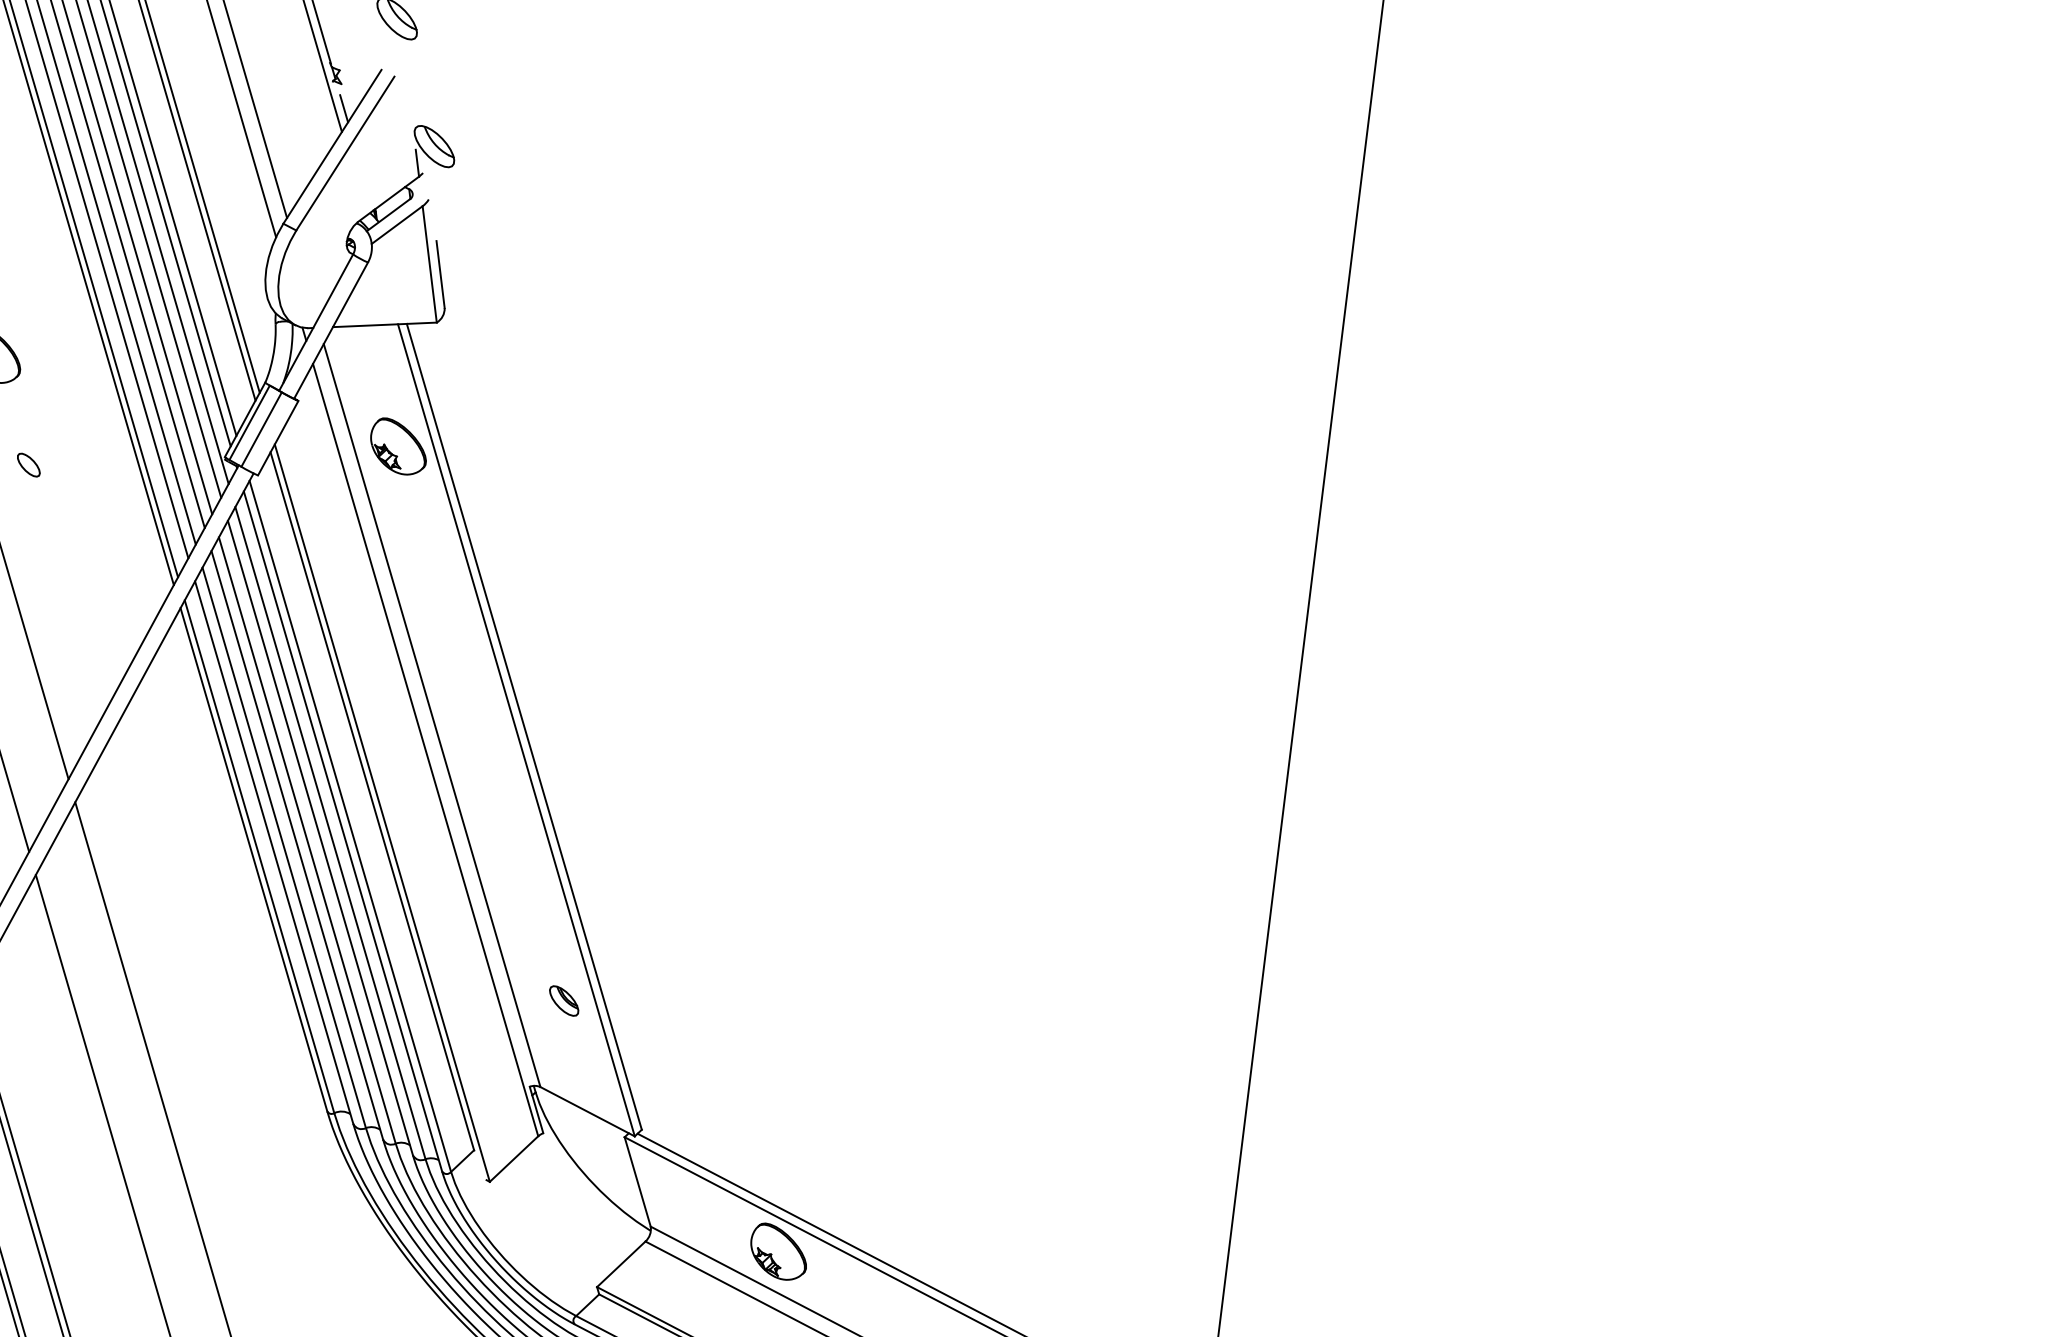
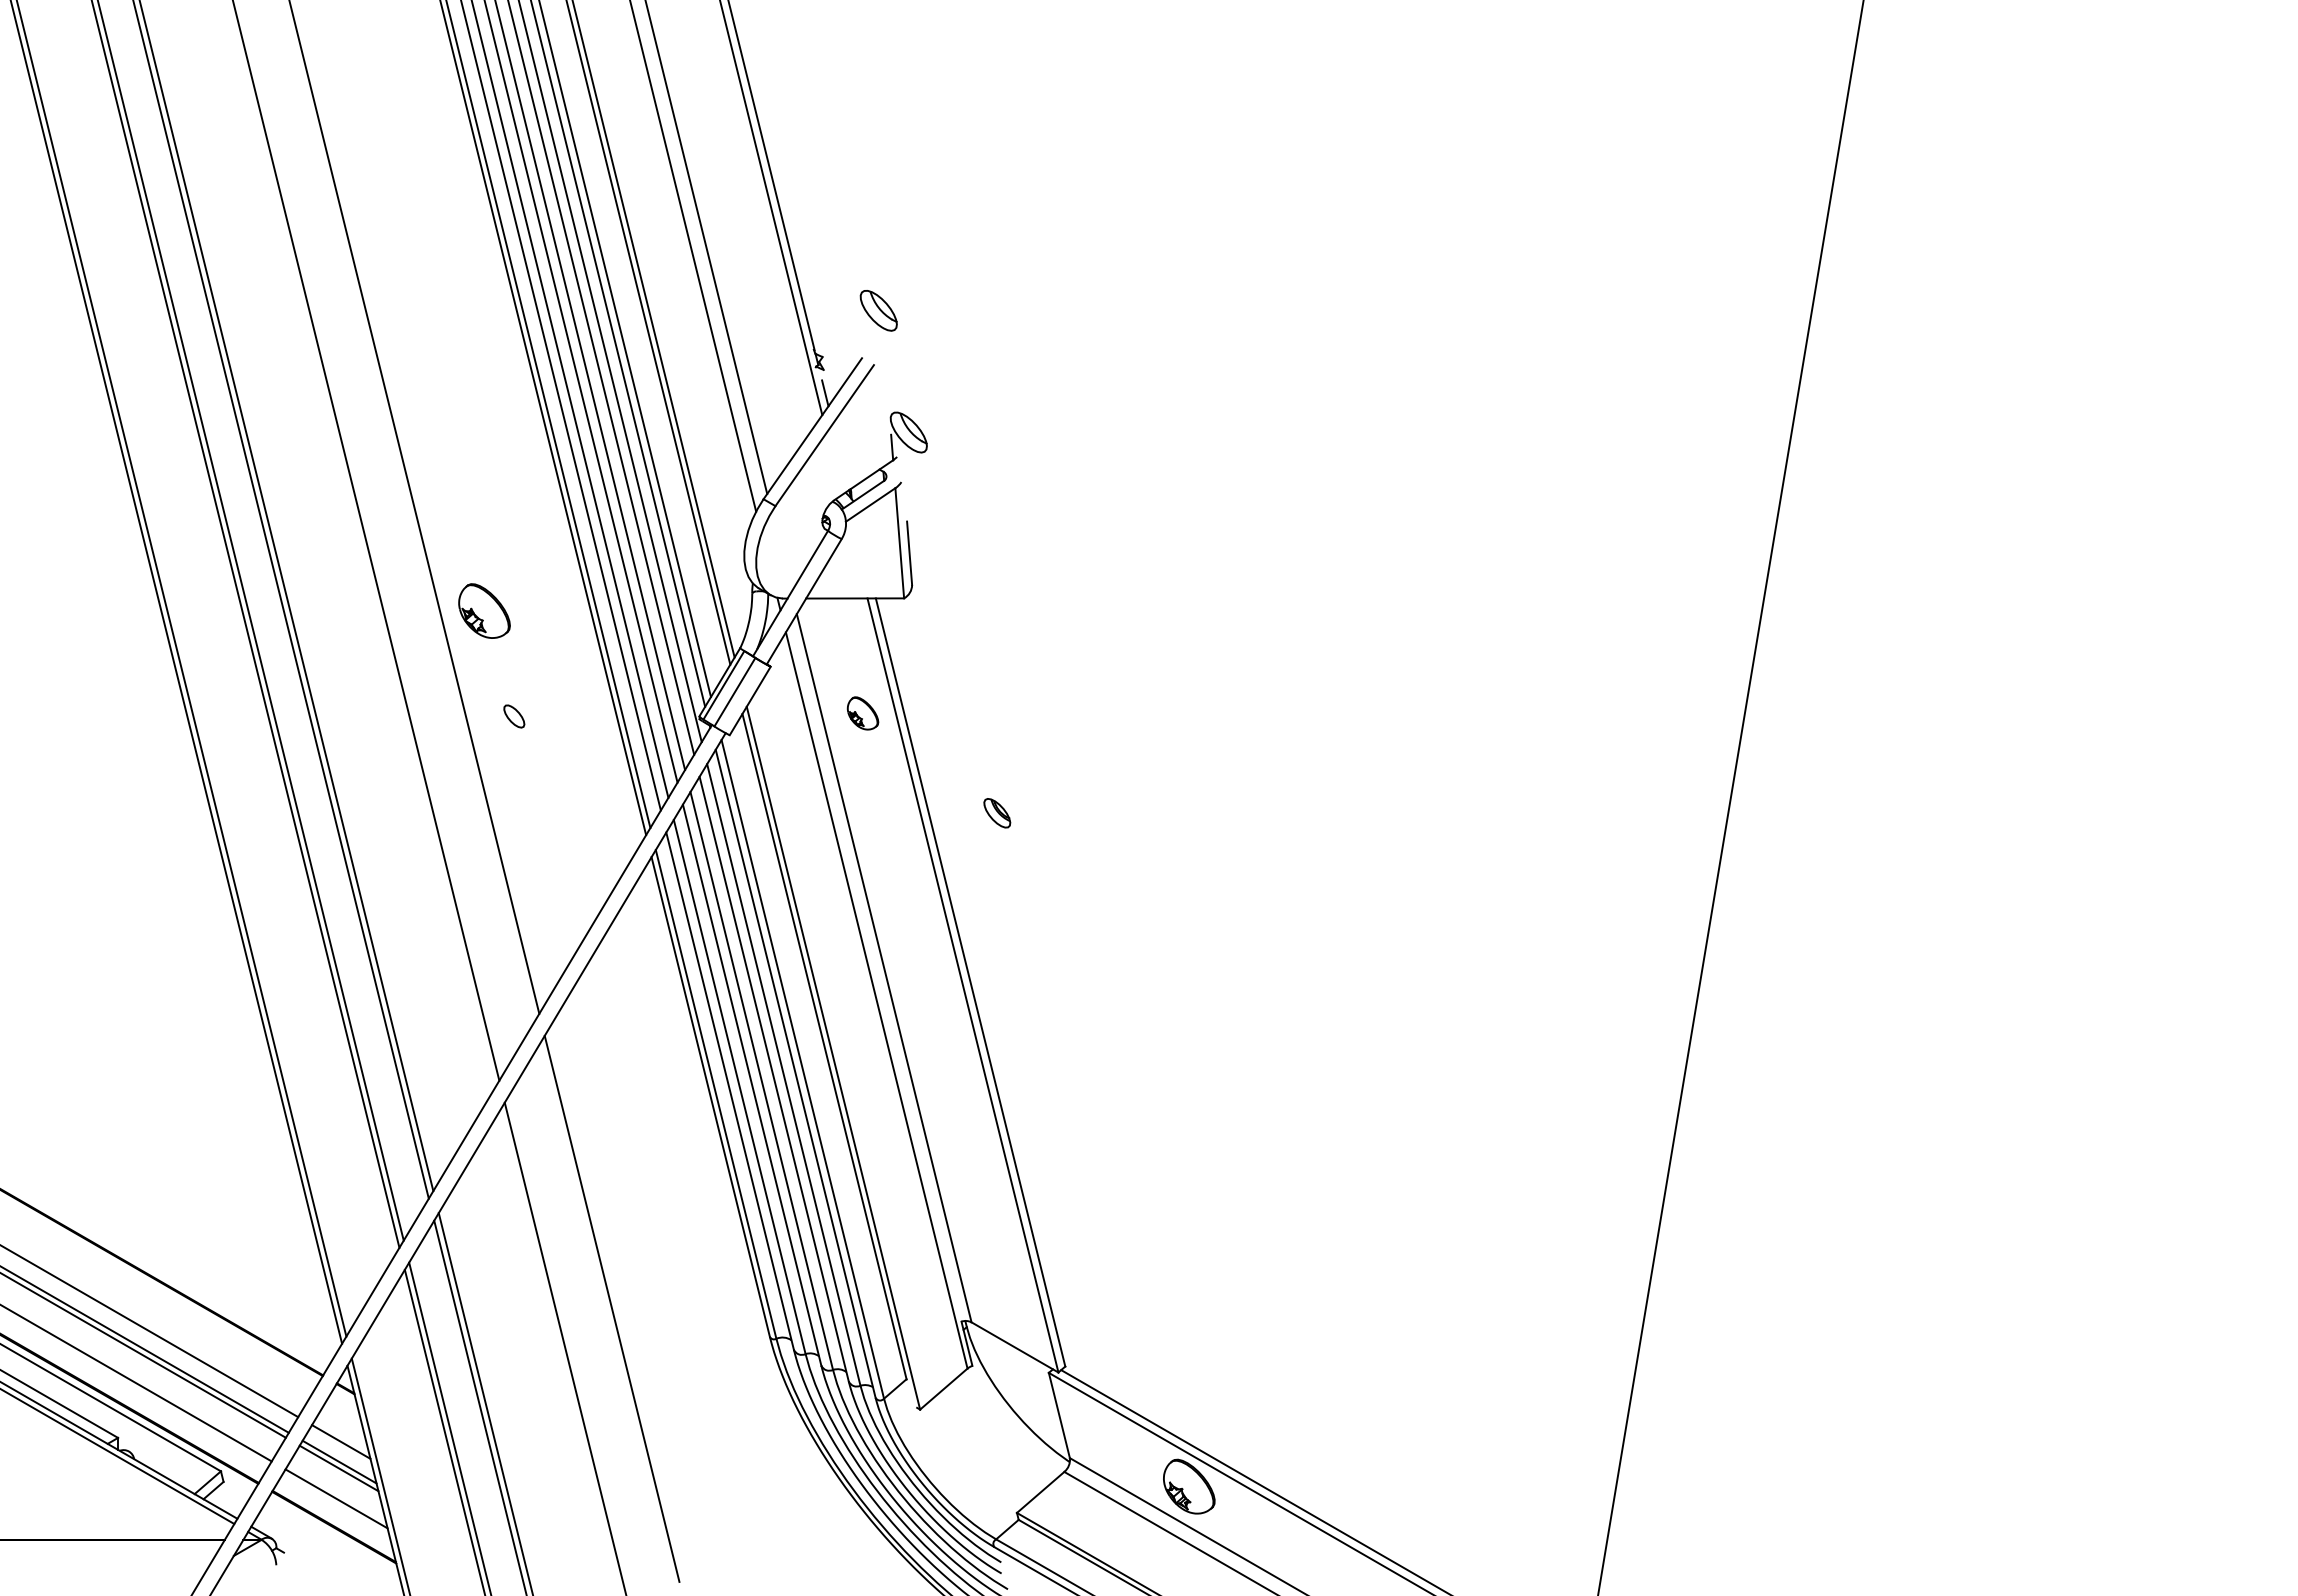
part: (397, 446) -> (862, 713), size x0.6
part: (564, 1001) -> (997, 813), moved

